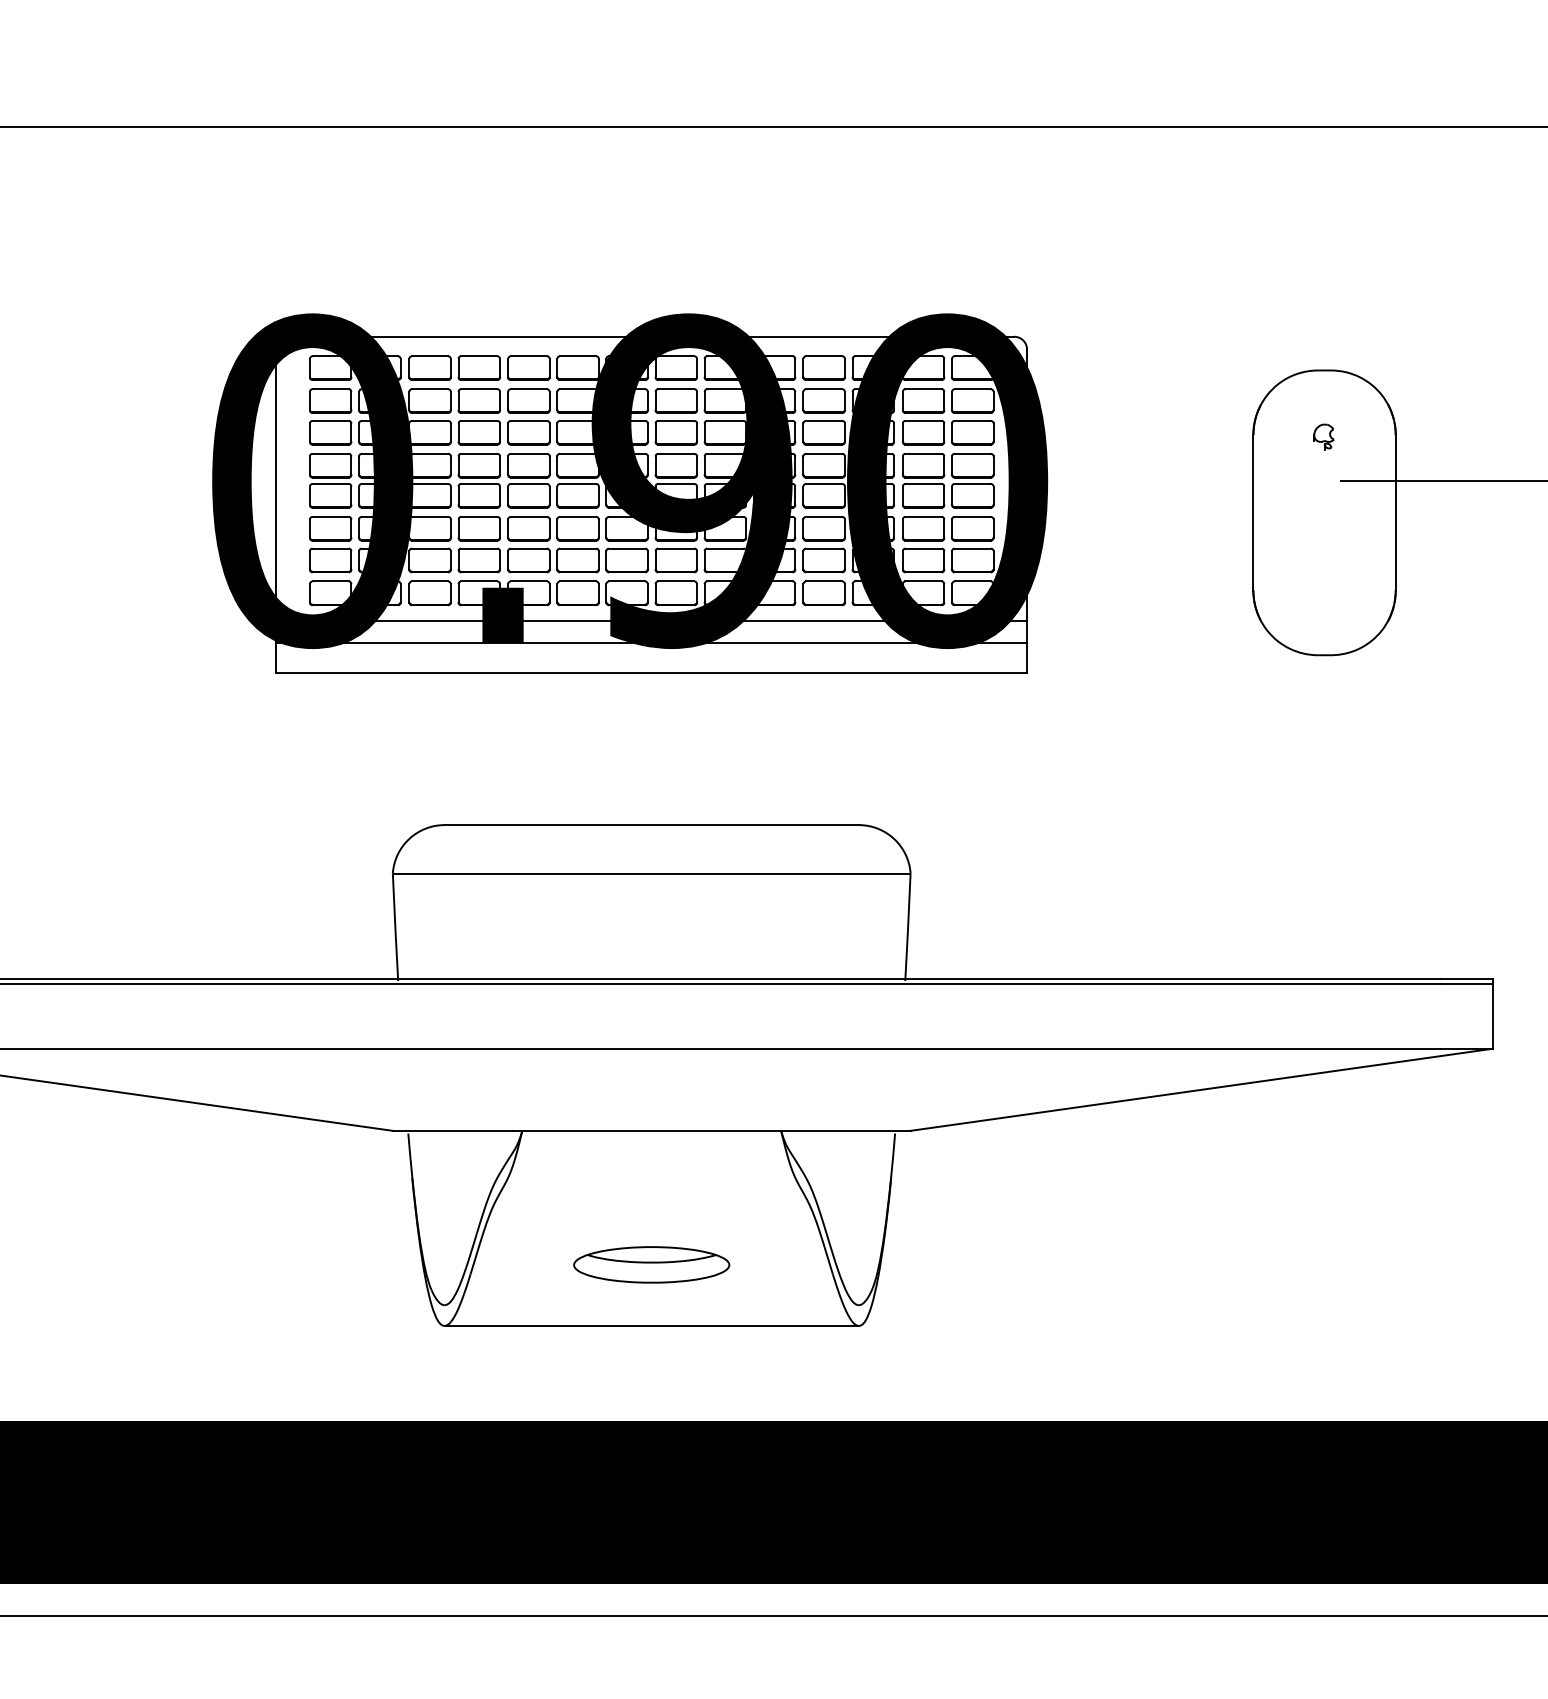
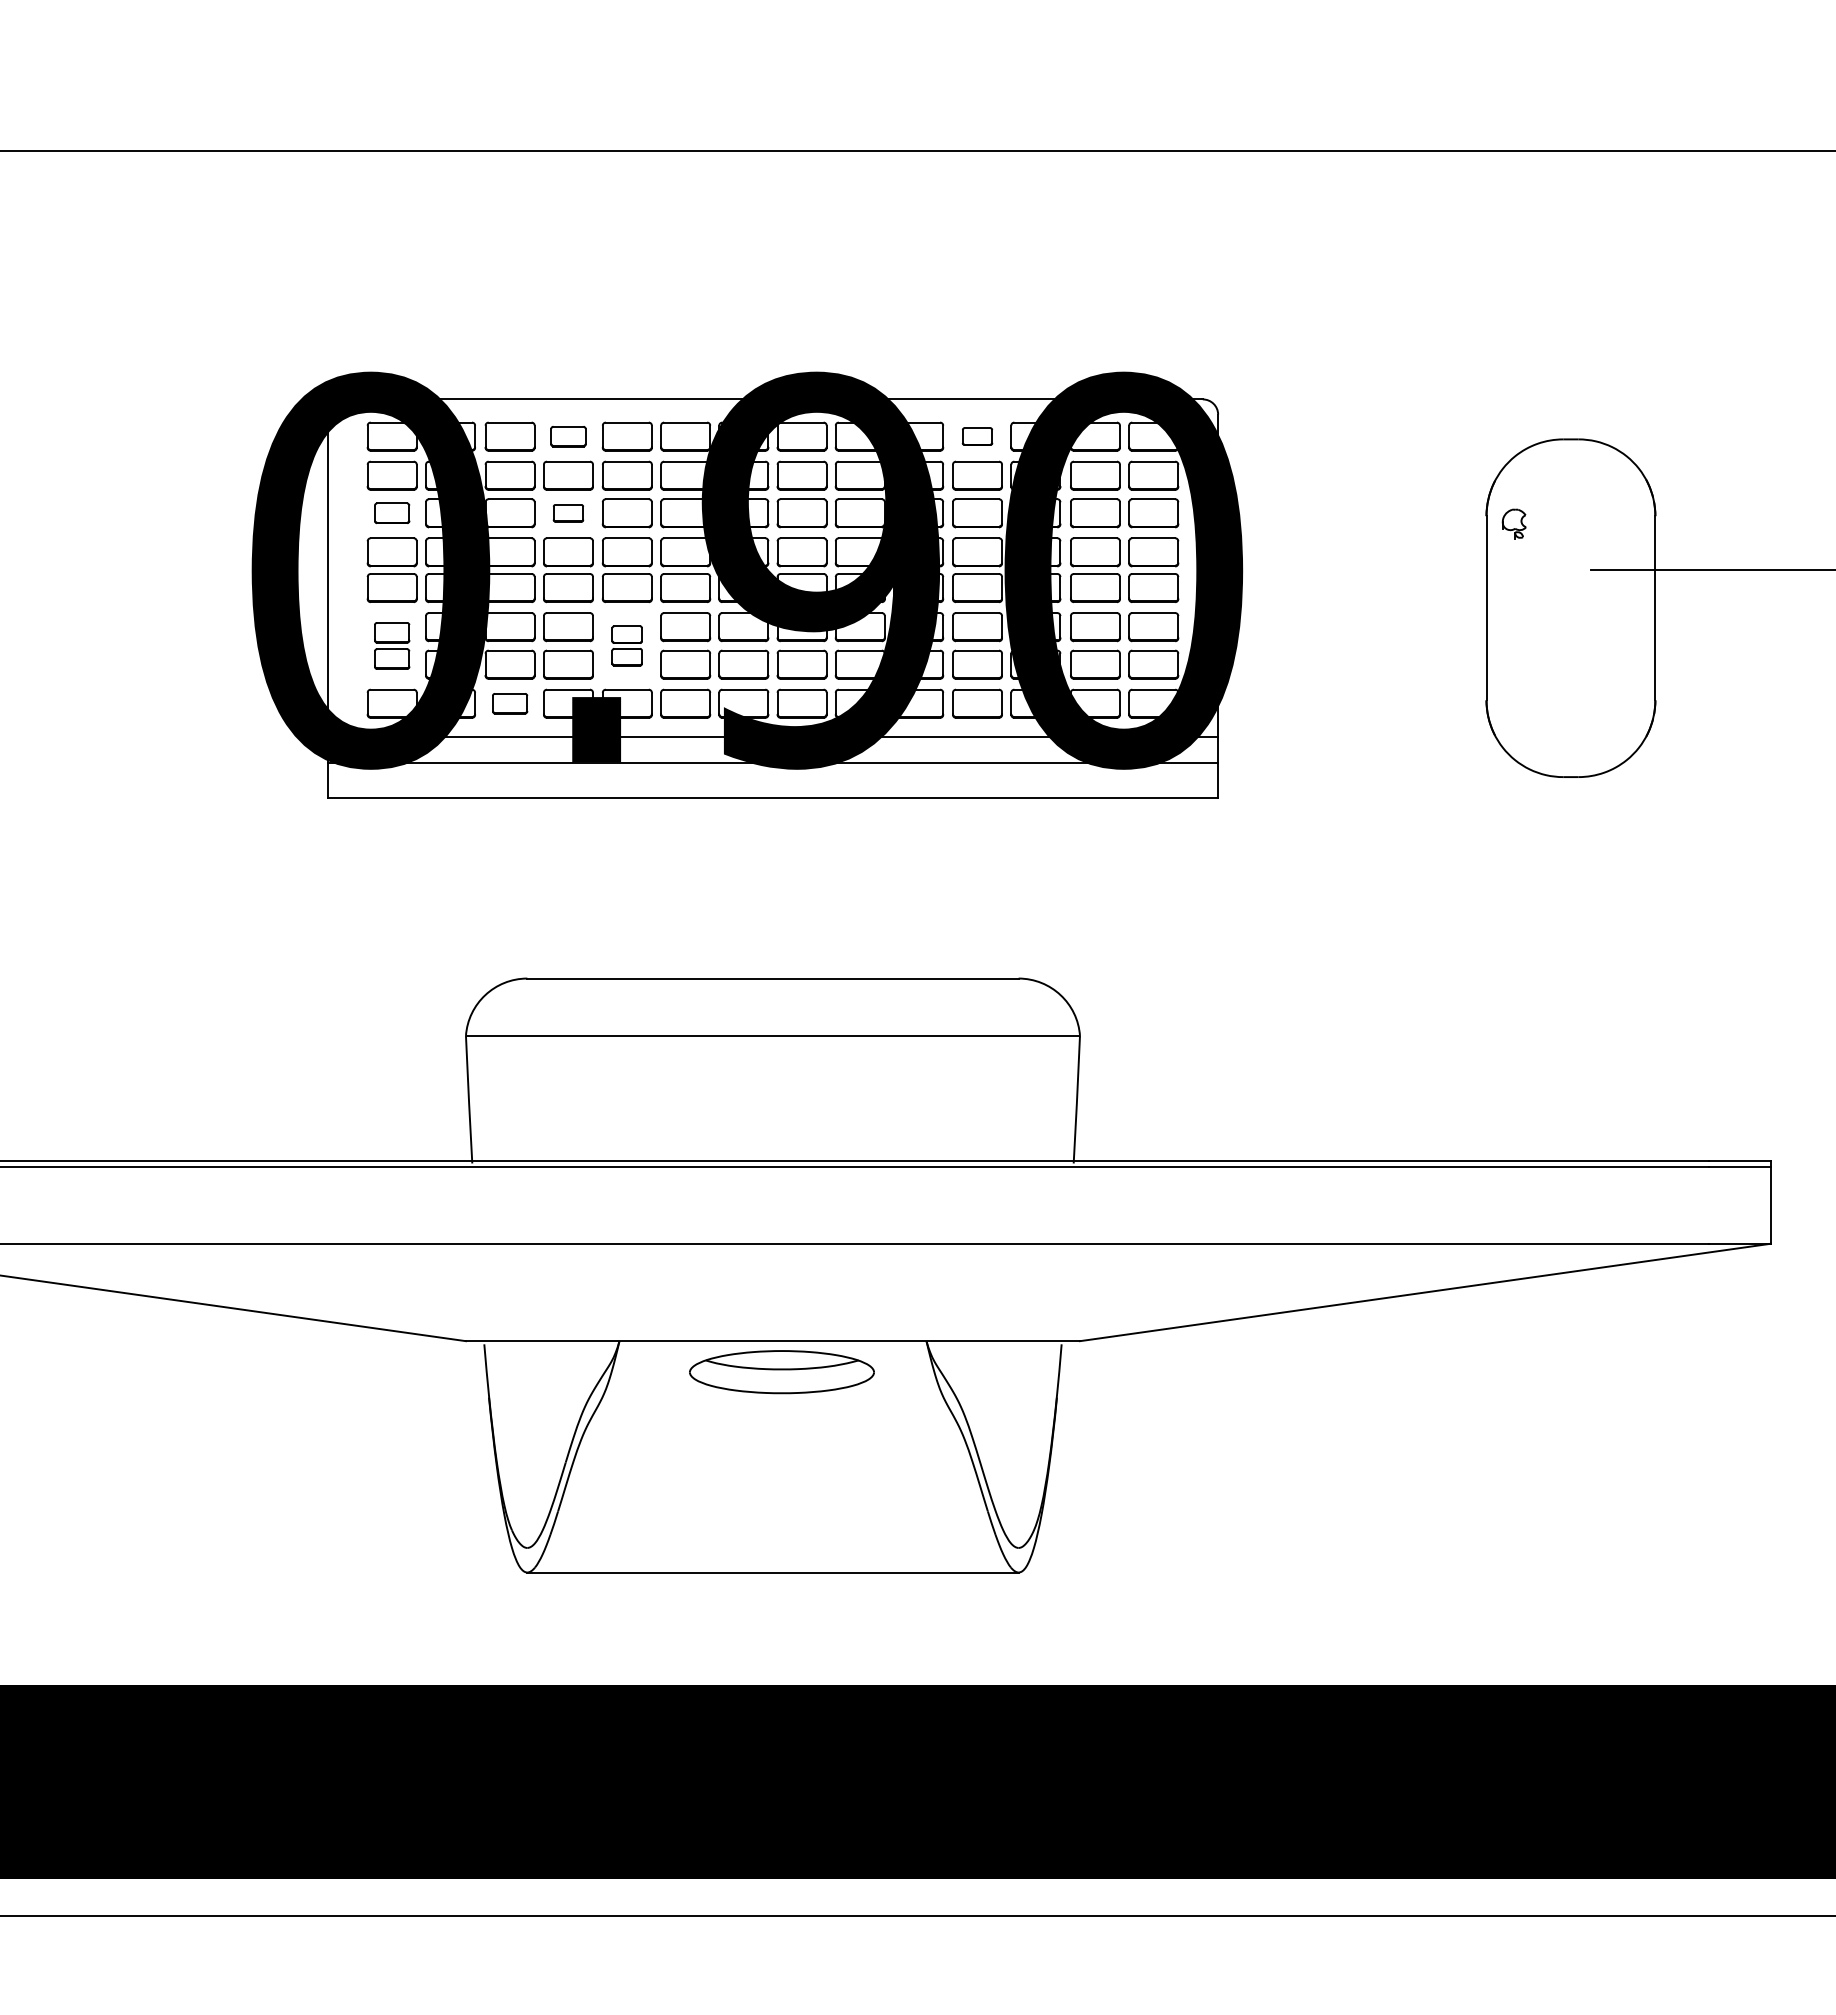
part: (479, 368) -> (568, 436), size x0.7
part: (824, 368) -> (977, 436), size x0.6
part: (330, 432) -> (391, 513), size x0.7
part: (479, 432) -> (568, 513), size x0.6
part: (1323, 436) -> (1513, 523), moved
part: (330, 544) -> (391, 645), size x0.7
part: (528, 544) -> (626, 645), size x0.6
part: (429, 593) -> (509, 703), size x0.7
part: (651, 1265) -> (781, 1372), moved

